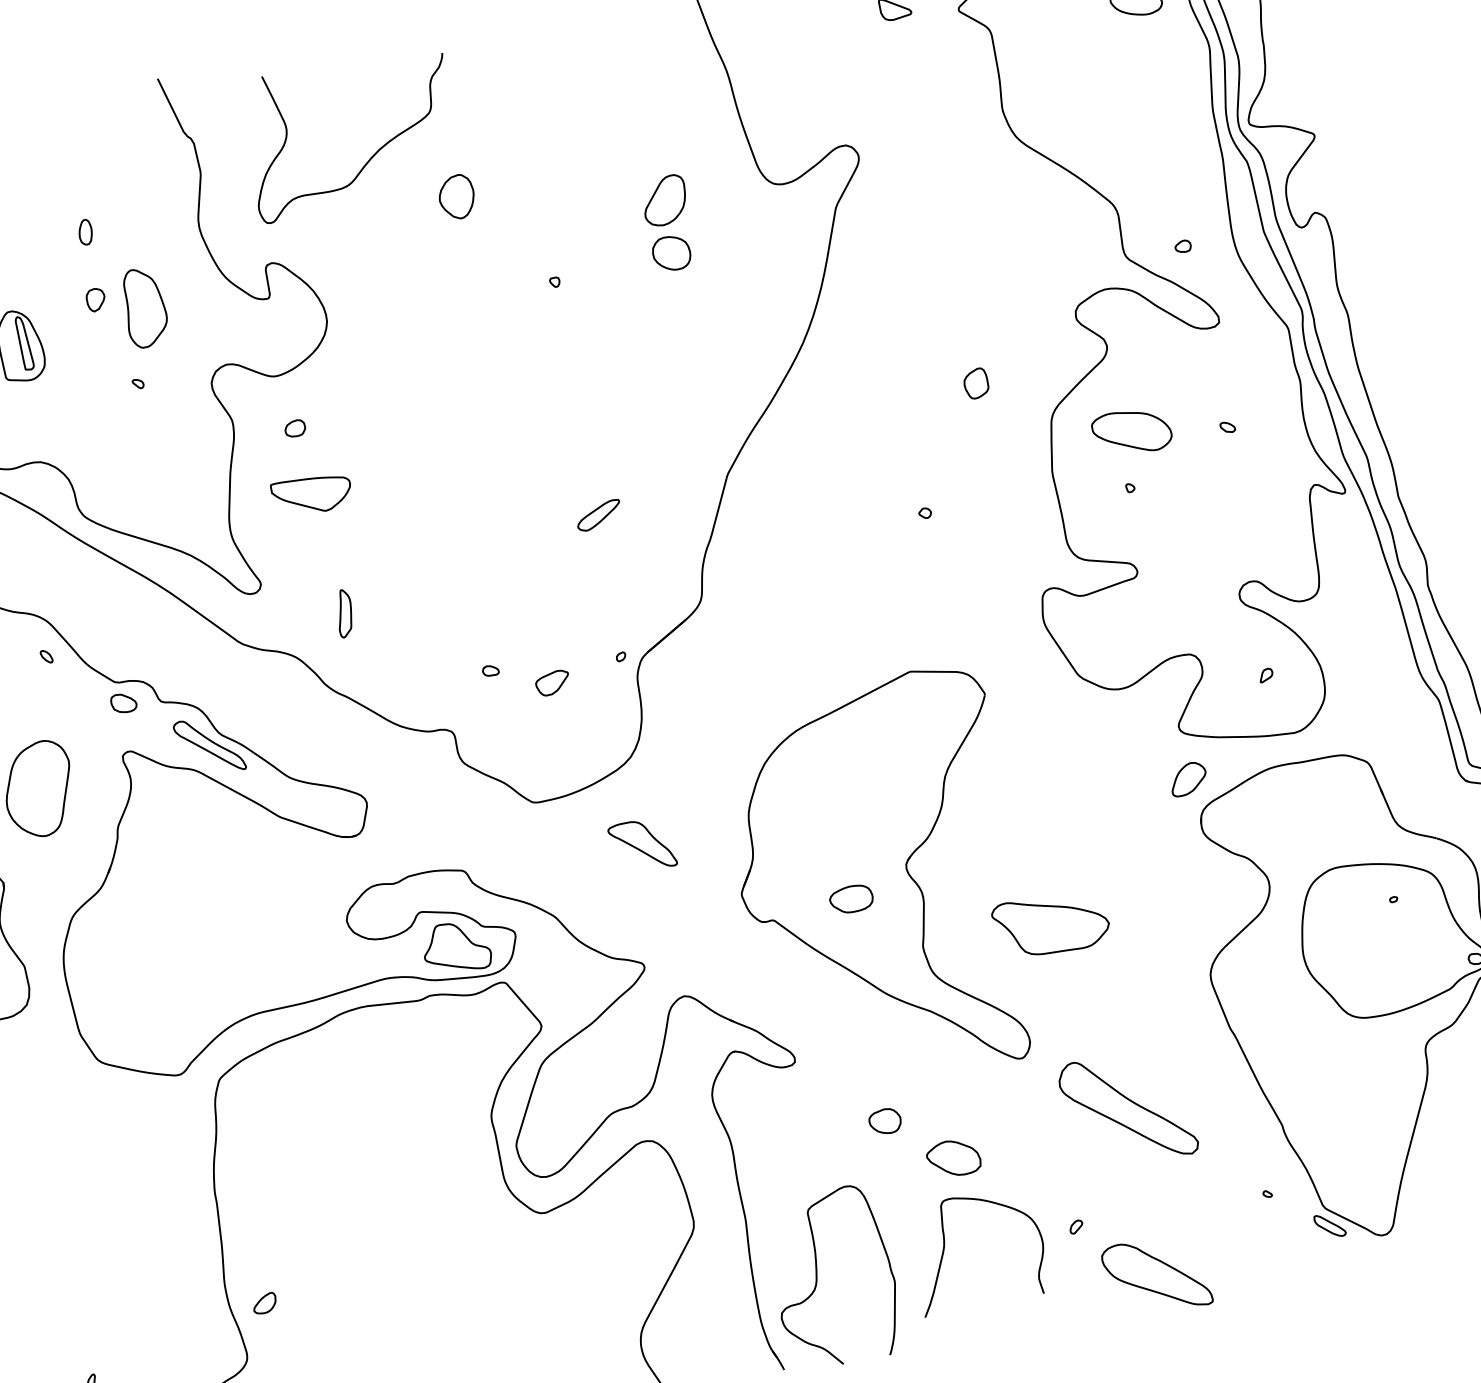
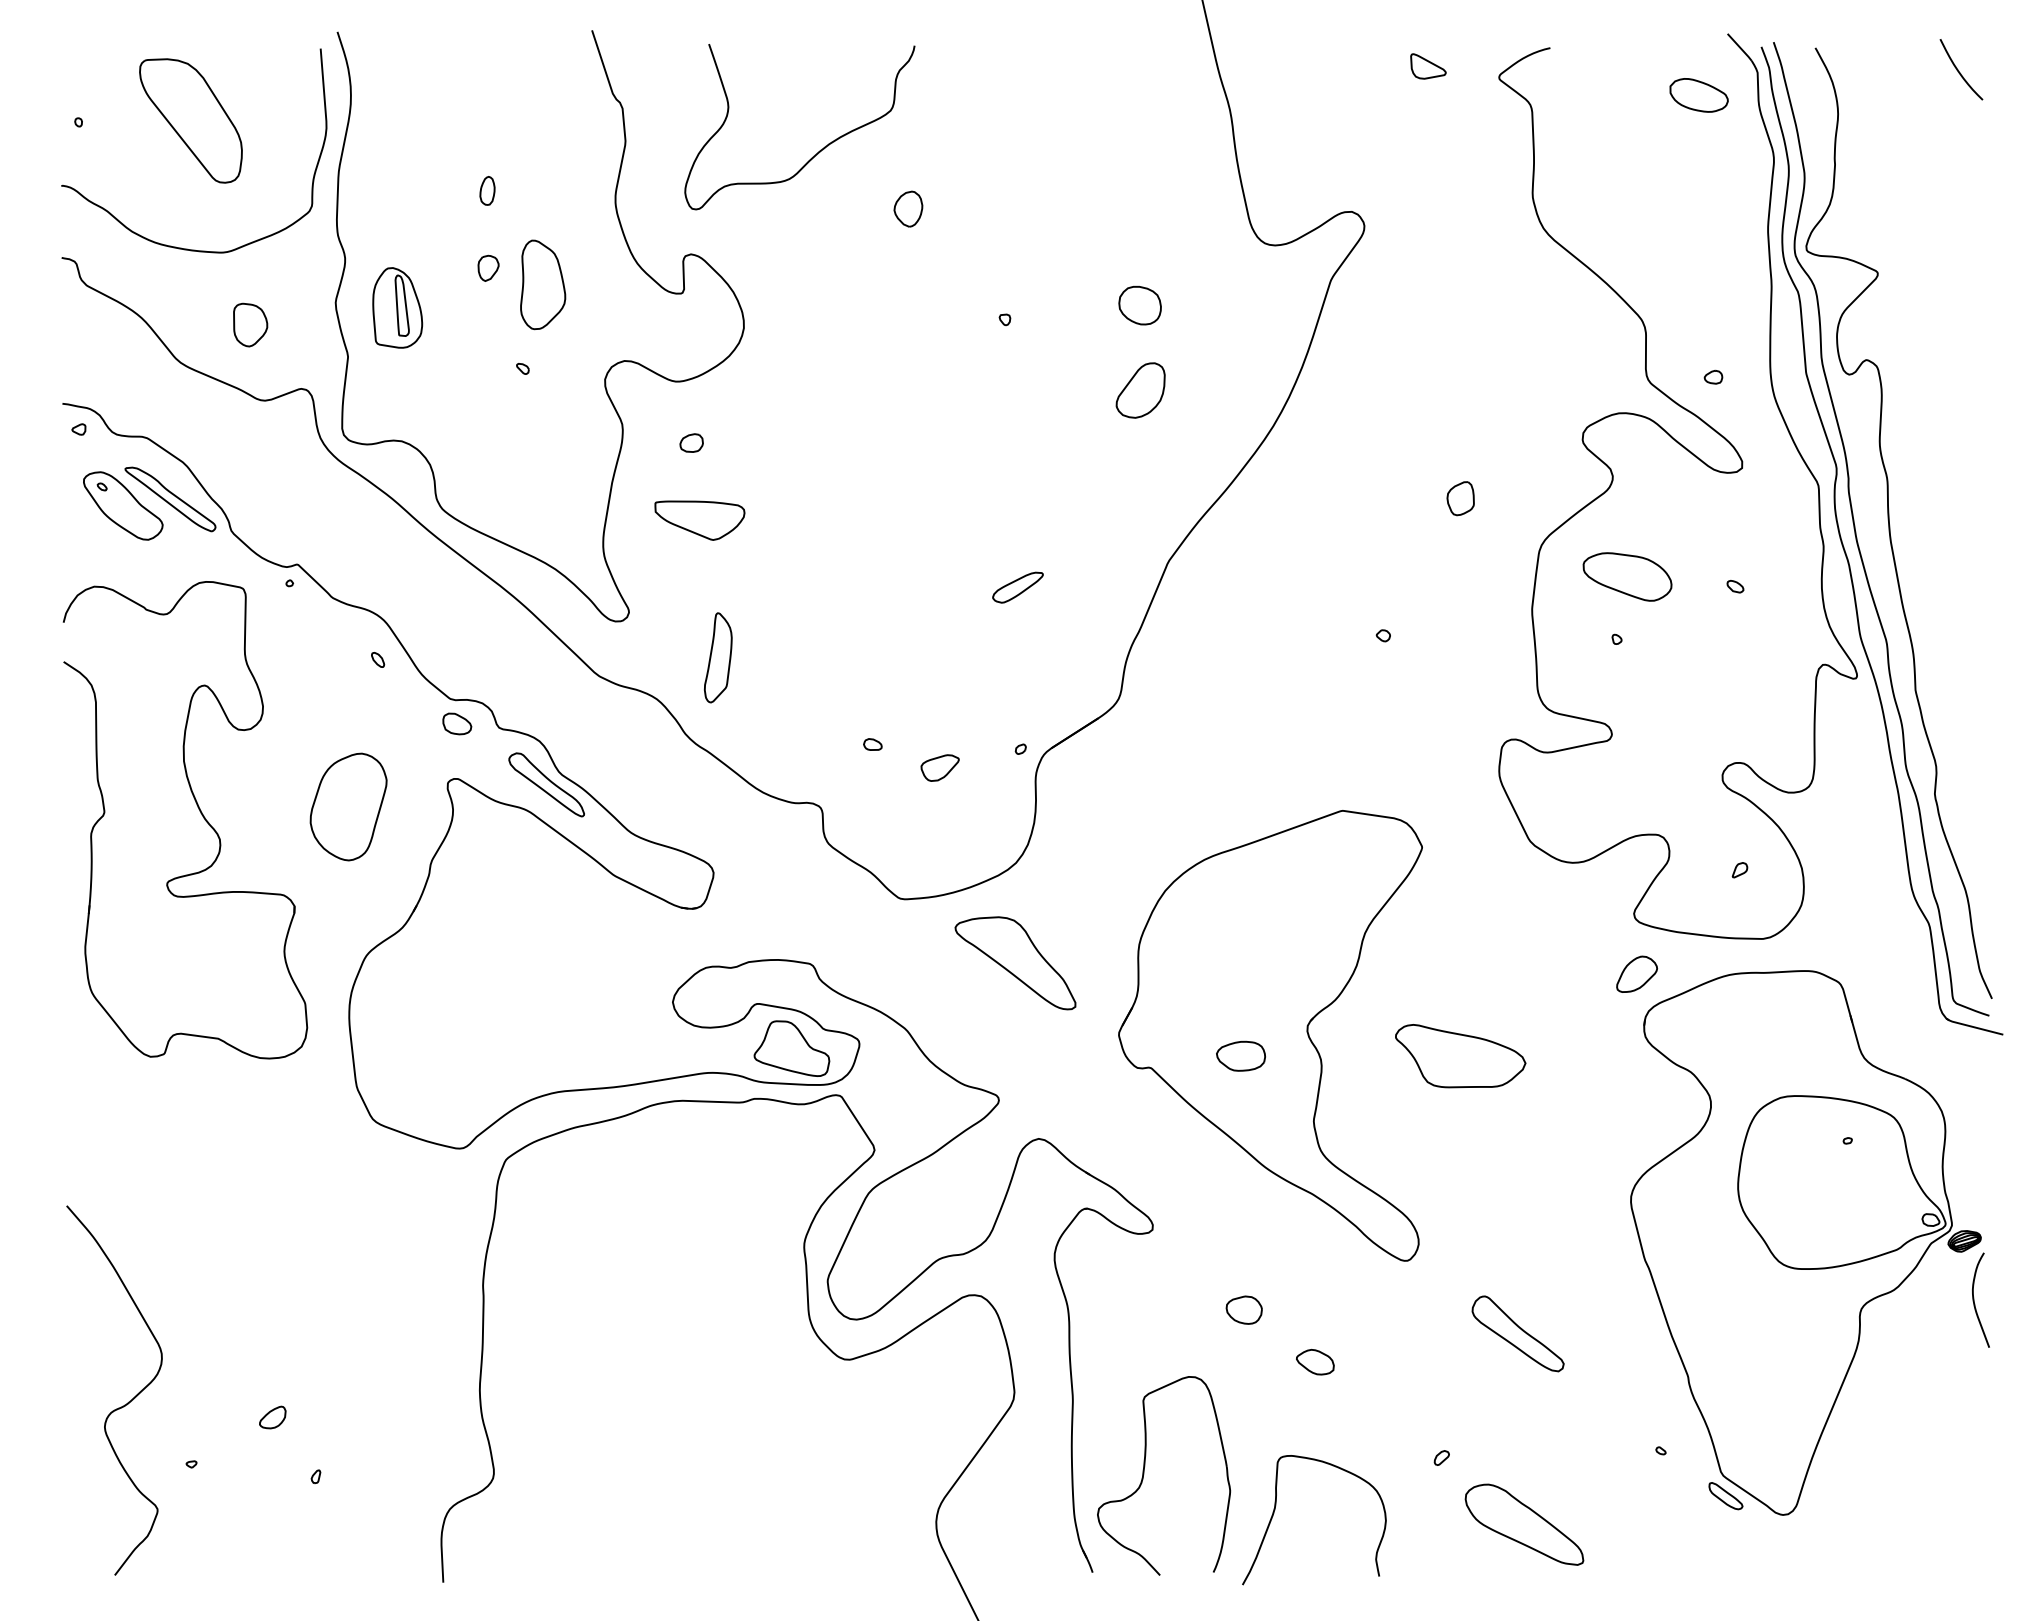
part: (456, 196) -> (908, 208), size x0.71
part: (664, 200) -> (1140, 390), moved
part: (344, 613) -> (718, 657), size x1.67
part: (642, 845) -> (1015, 963), size x1.67
part: (1051, 925) -> (1460, 1056), moved
part: (1127, 1108) -> (1517, 1333), size x0.62
part: (953, 1158) -> (1315, 1362), size x0.62
curve: (944, 1248) -> (1275, 1510), moved
part: (264, 1303) -> (272, 1417), moved

